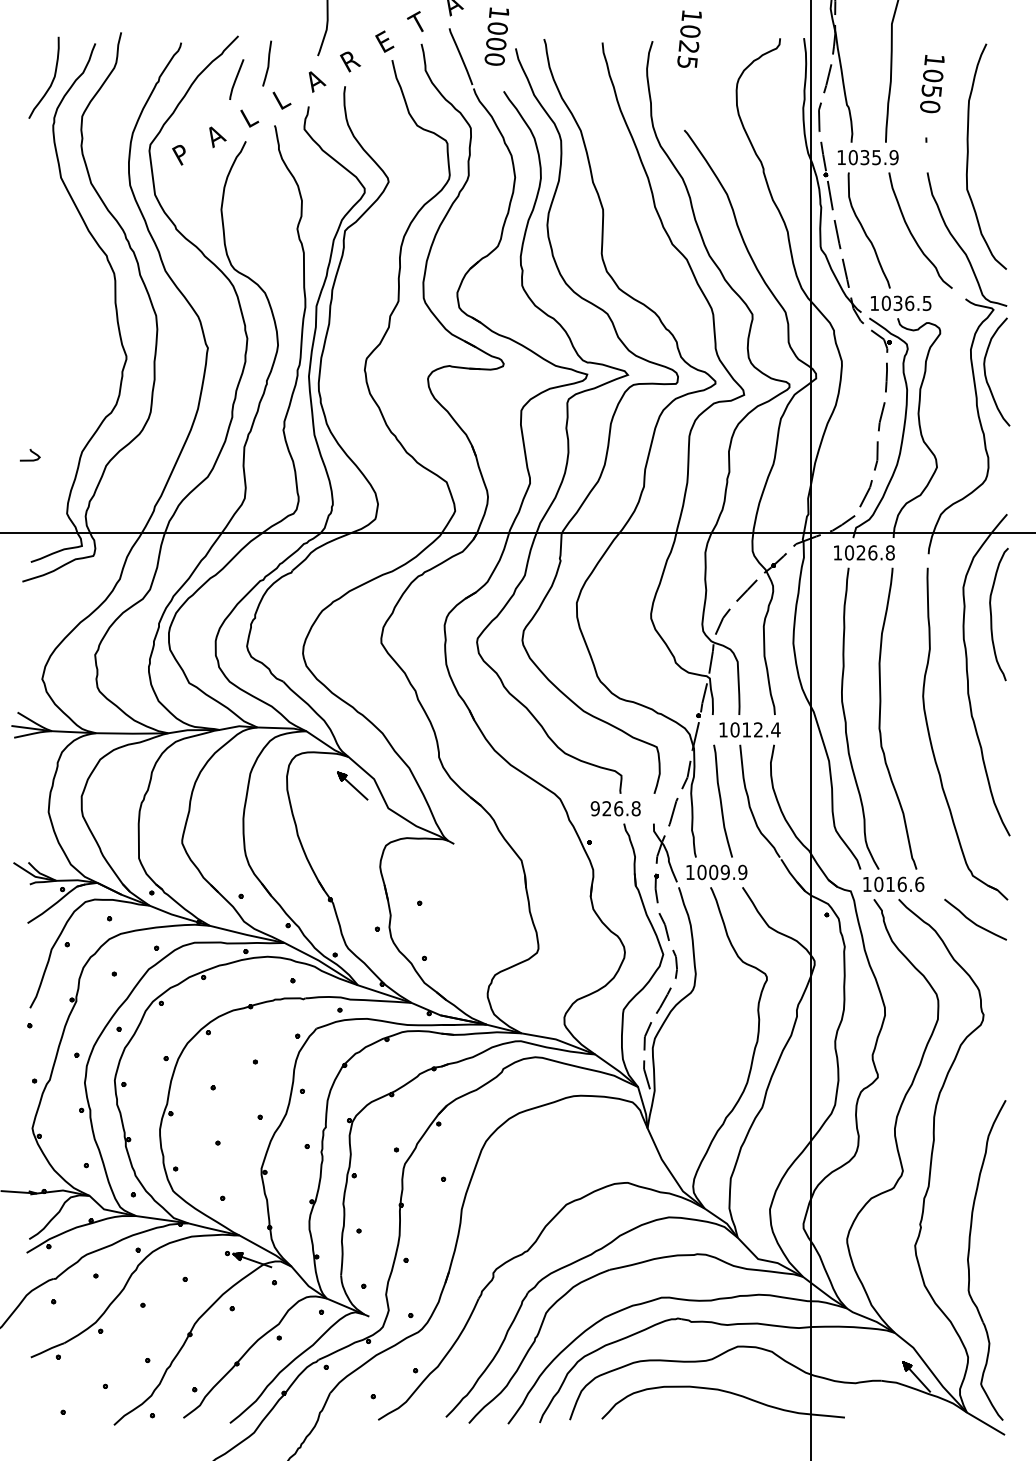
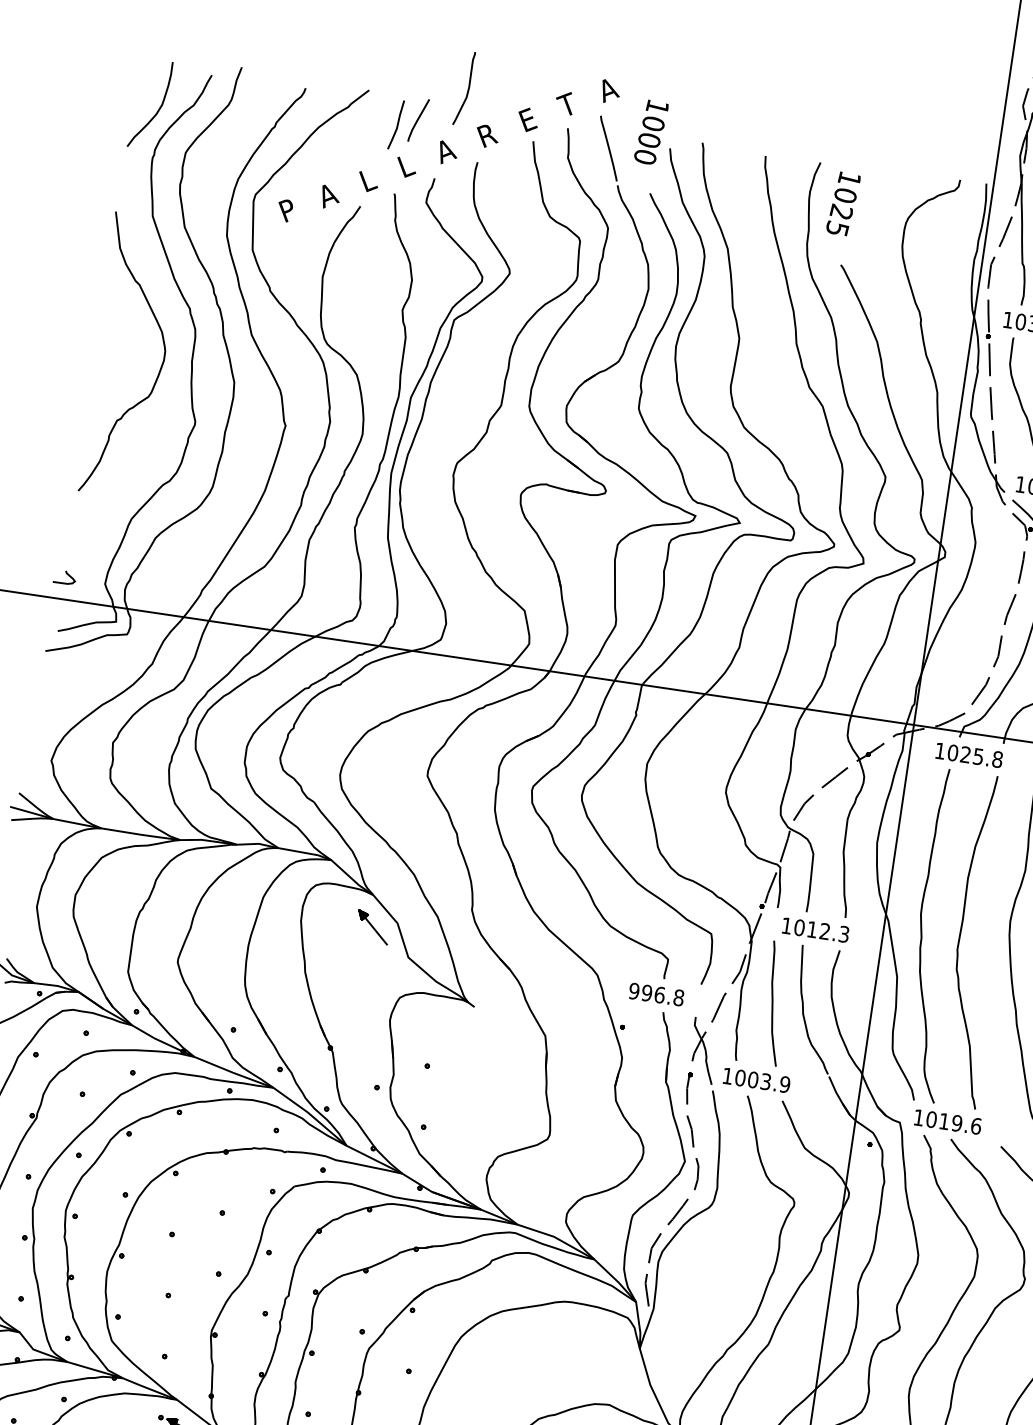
text: (689, 38) -> (843, 203), moved
curve: (236, 79) -> (418, 120), moved
curve: (87, 312) -> (159, 367), added
curve: (31, 452) -> (66, 574), moved
text: (872, 552) -> (978, 756), 1026.8 -> 1025.8
text: (775, 729) -> (843, 933), 1012.4 -> 1012.3
text: (606, 808) -> (646, 992), 926.8 -> 996.8
text: (724, 871) -> (765, 1080), 1009.9 -> 1003.9
text: (901, 884) -> (956, 1123), 1016.6 -> 1019.6

